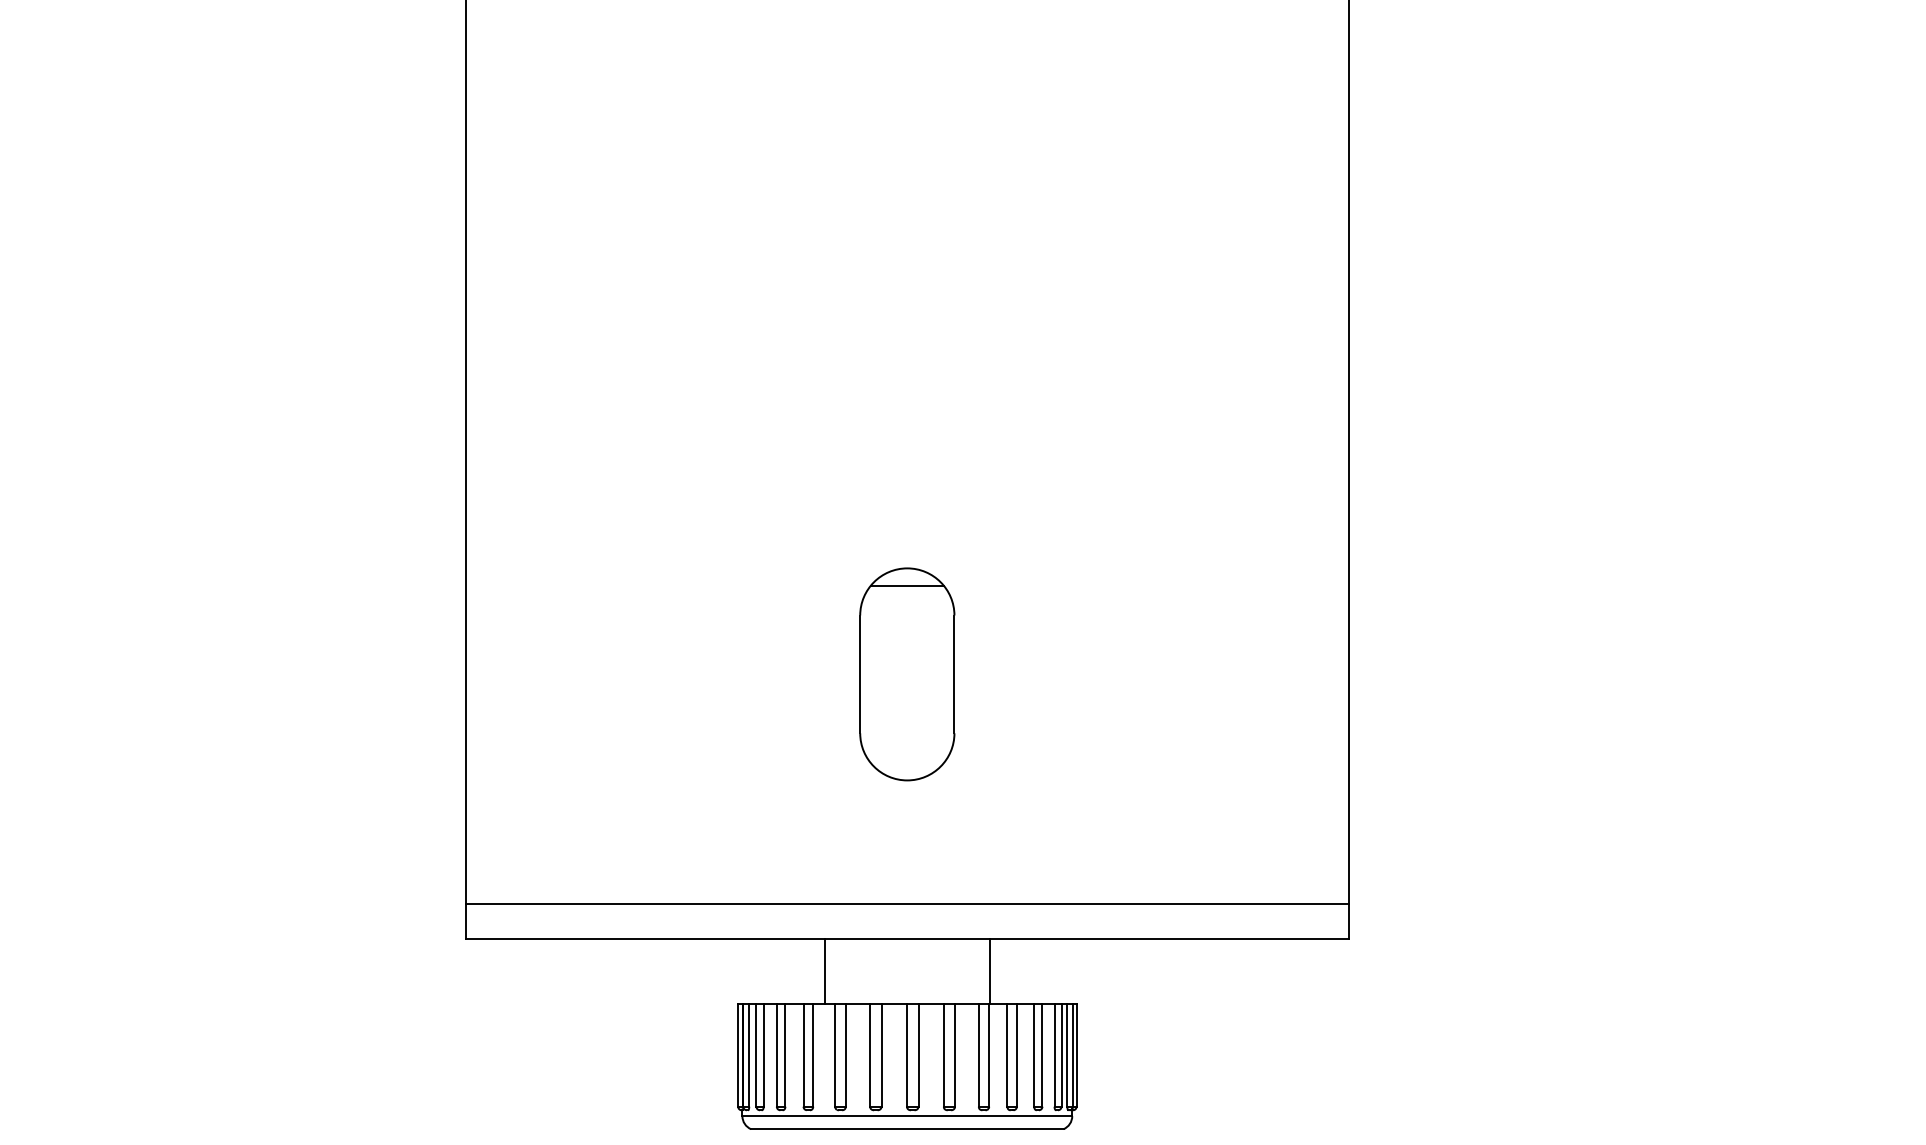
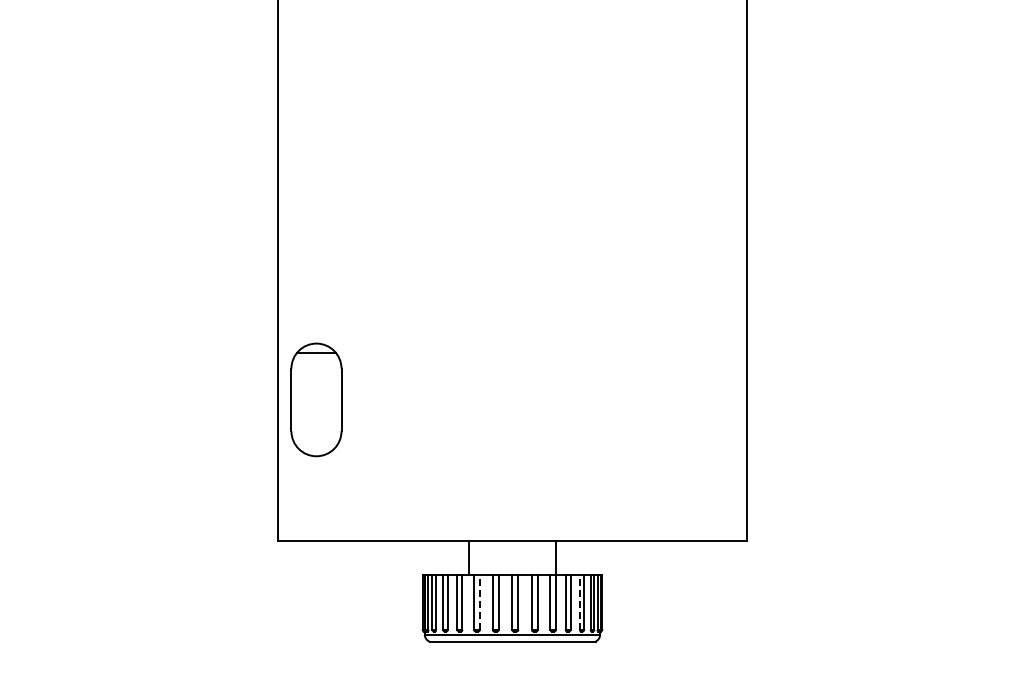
part: (907, 673) -> (316, 399), moved
line: (907, 905) -> (512, 522), removed
line: (845, 1053) -> (479, 601), solid -> dashed
line: (1033, 1053) -> (579, 601), solid -> dashed

